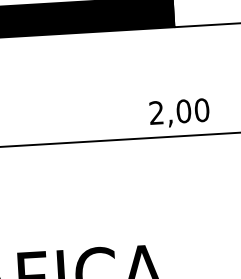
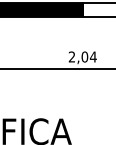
text: (199, 109) -> (92, 56), 2,00 -> 2,04

